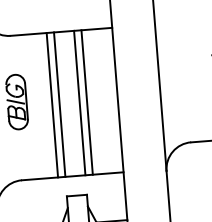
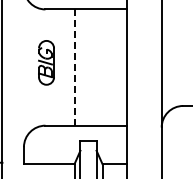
line: (87, 102) -> (102, 67), removed
line: (79, 103) -> (96, 67), removed
line: (59, 104) -> (80, 67), removed
line: (52, 105) -> (74, 67), solid -> dashed

